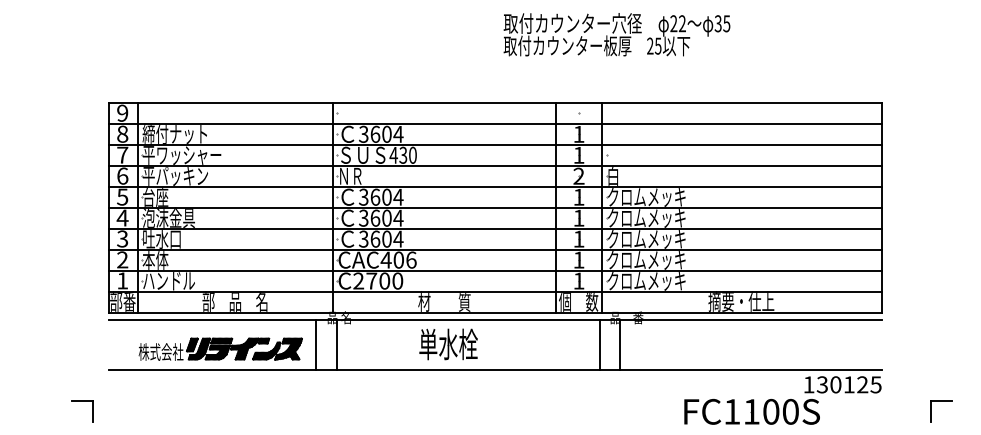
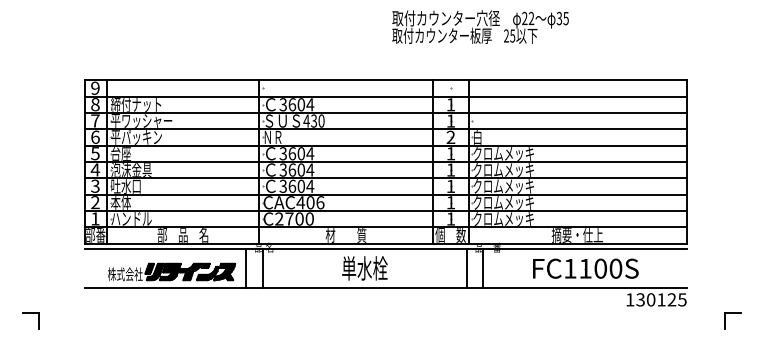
part: (448, 344) -> (364, 268), moved
part: (82, 401) -> (30, 312), moved
part: (751, 411) -> (585, 268), moved

